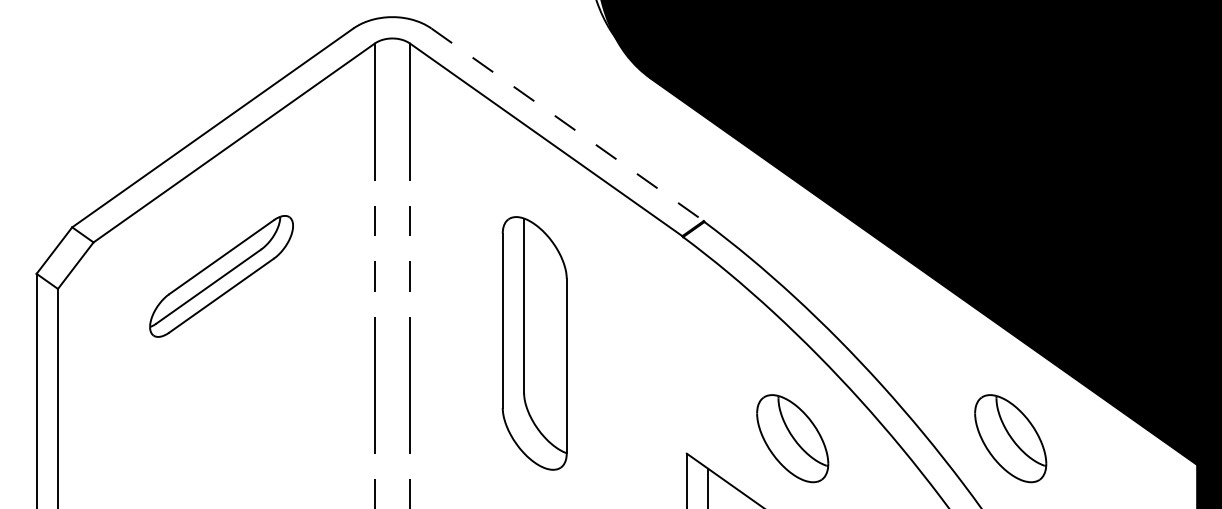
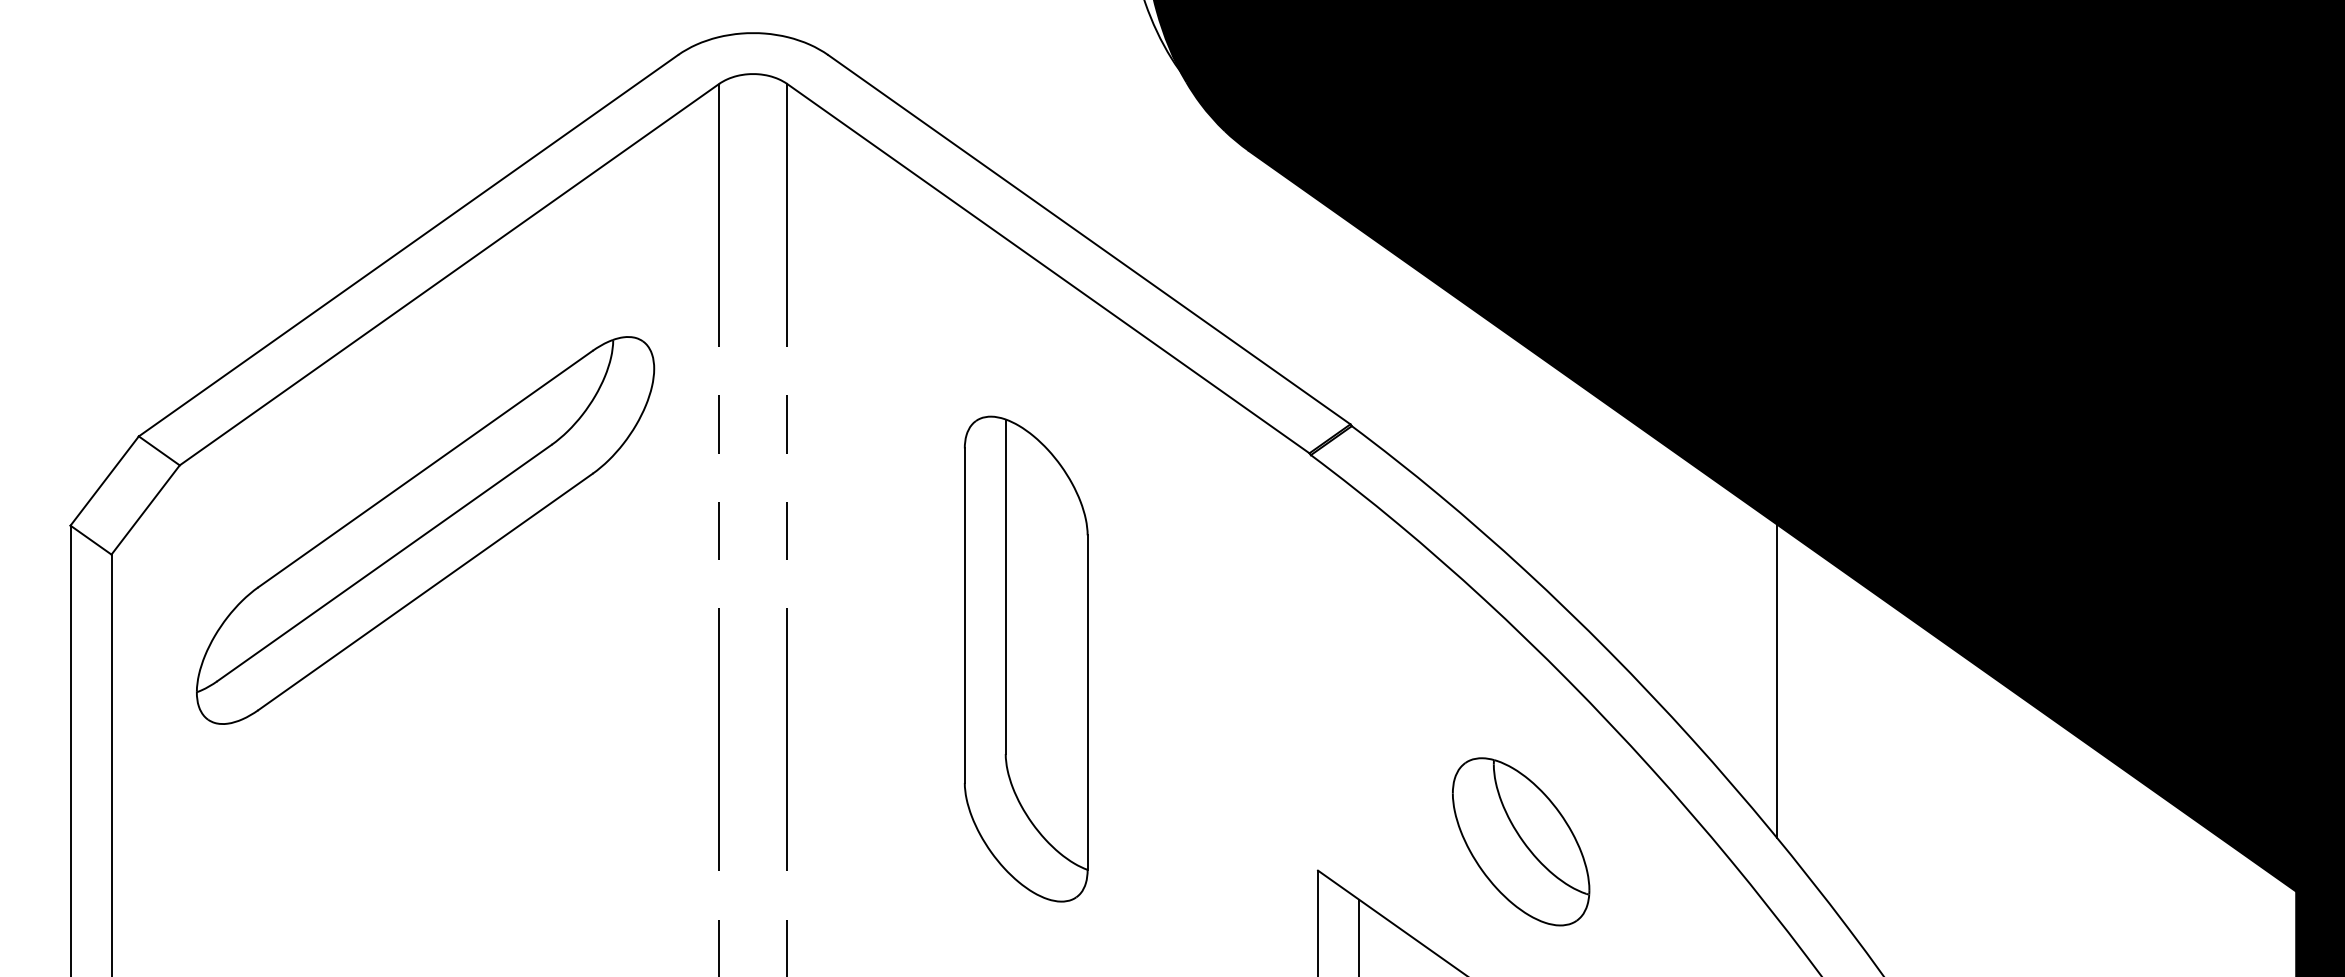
line: (567, 124) -> (1089, 239), dashed -> solid
part: (221, 276) -> (425, 530), size x1.67
line: (926, 354) -> (1777, 680), added
part: (1010, 438) -> (1938, 841), removed

